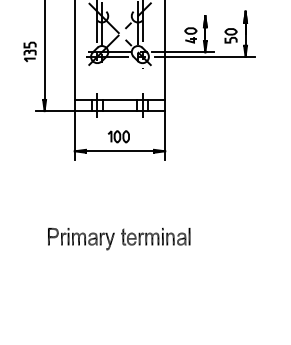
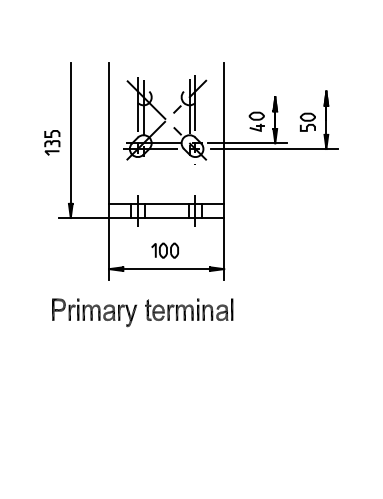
part: (119, 238) -> (142, 312), moved

